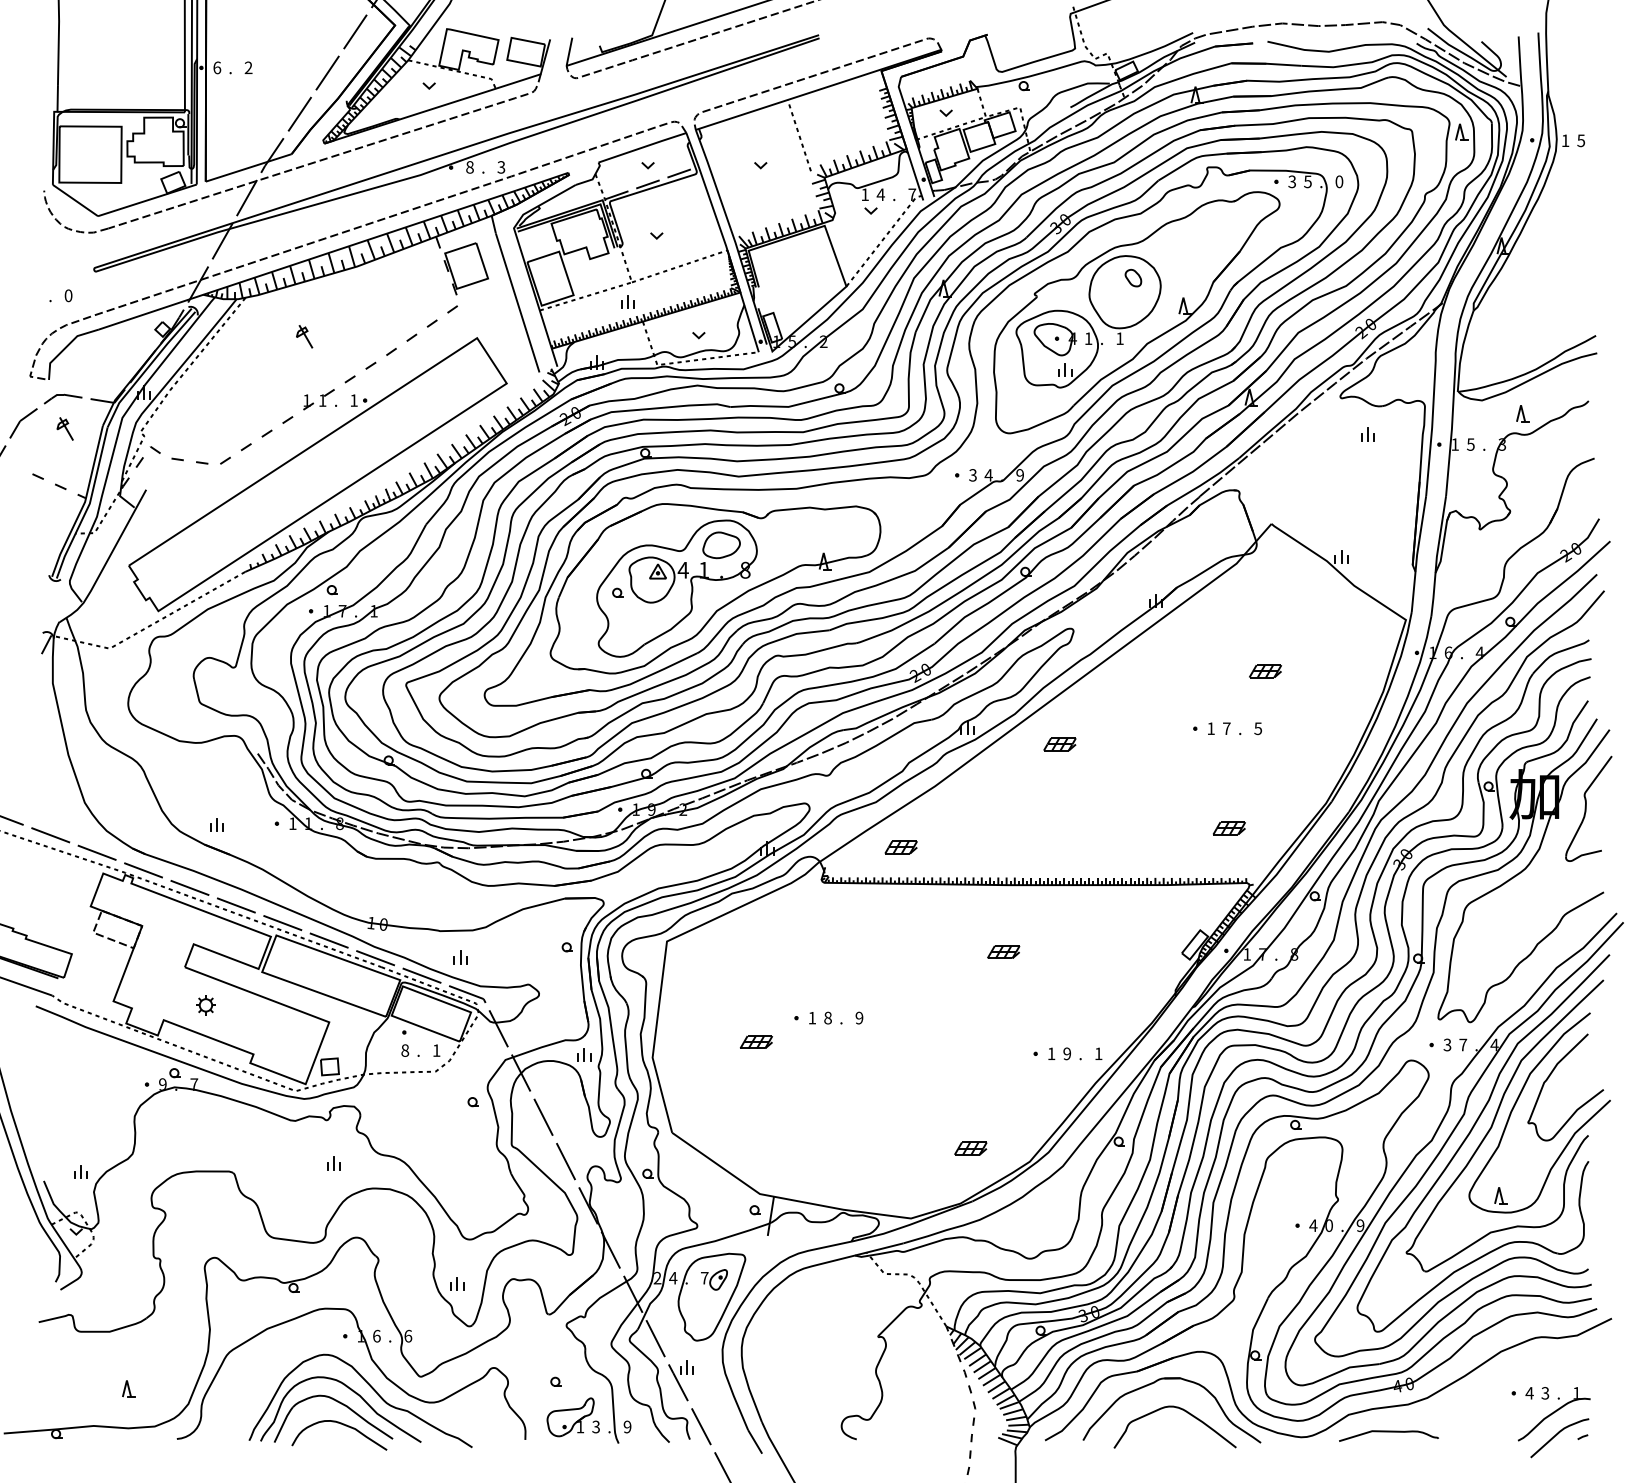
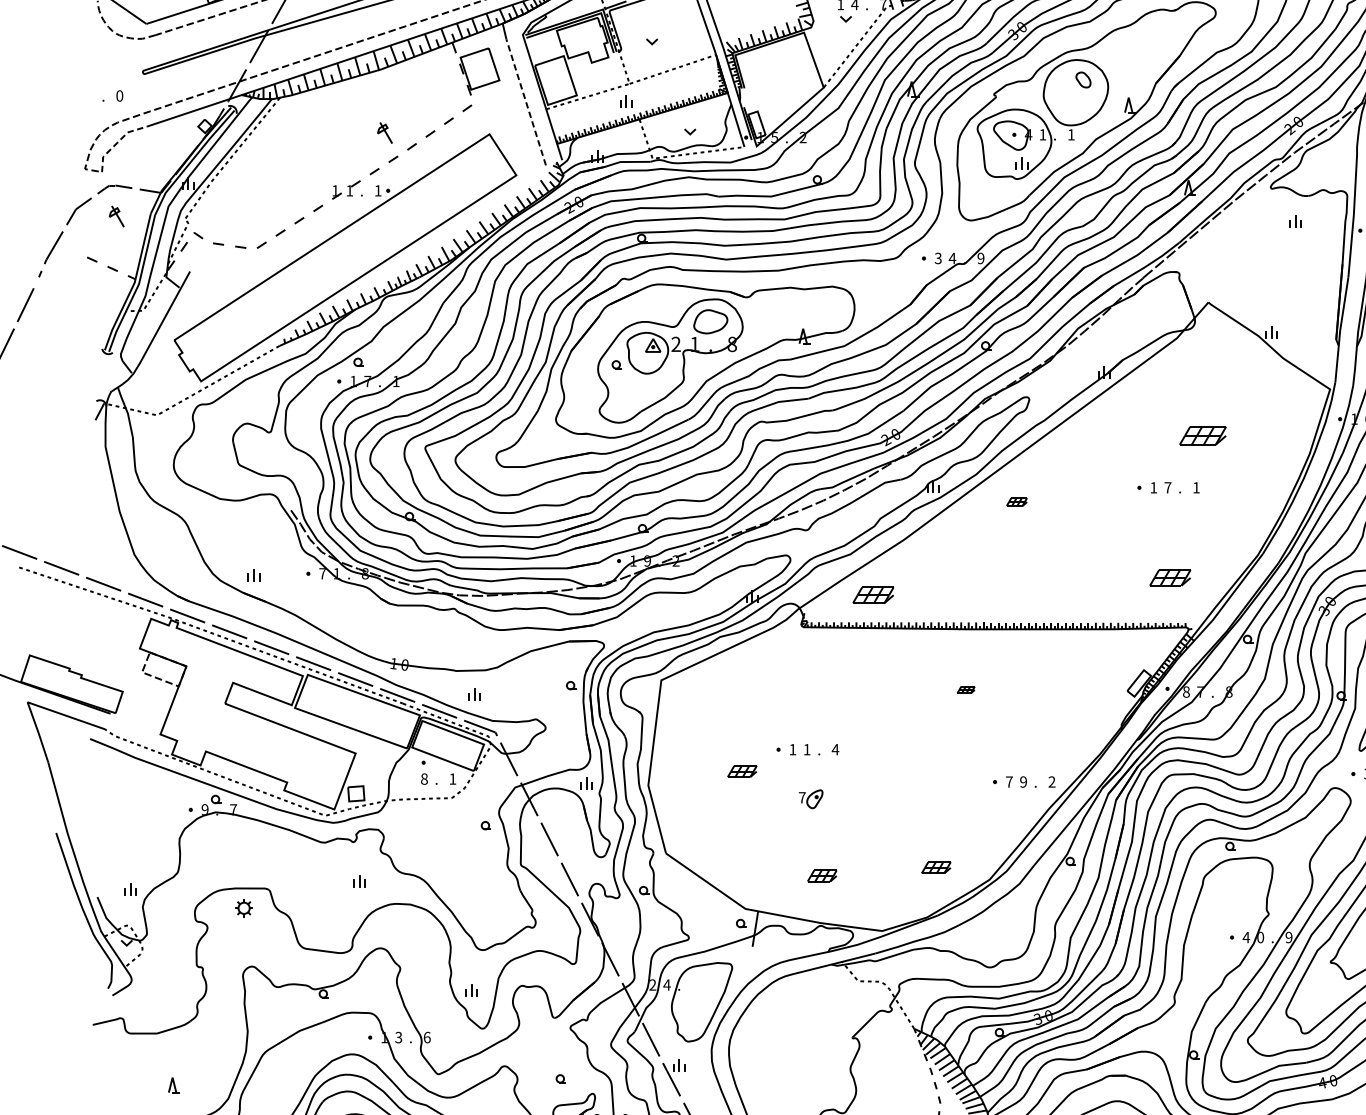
line: (517, 302) -> (526, 102), solid -> dashed
part: (304, 336) -> (384, 132), moved
line: (66, 347) -> (117, 142), solid -> dashed
text: (682, 569) -> (675, 343), 4 -> 2
part: (1265, 671) -> (1203, 436), size x1.6
text: (1257, 728) -> (1195, 487), 5 -> 1
part: (1059, 744) -> (1016, 502), size x0.7
text: (292, 823) -> (322, 573), 1 -> 7
part: (1229, 828) -> (1170, 578), size x1.4
part: (900, 847) -> (872, 595), size x1.4
part: (1003, 951) -> (965, 689), size x0.6
text: (1247, 954) -> (1186, 692), 1 -> 8
part: (205, 1005) -> (243, 908), moved
text: (827, 1017) -> (806, 749), 8 -> 1
text: (859, 1017) -> (835, 749), 9 -> 4
text: (1051, 1053) -> (1009, 781), 1 -> 7
text: (1098, 1053) -> (1051, 781), 1 -> 2
part: (844, 1157) -> (821, 875), added
part: (714, 1279) -> (811, 798), moved
text: (376, 1335) -> (398, 1036), 6 -> 3

